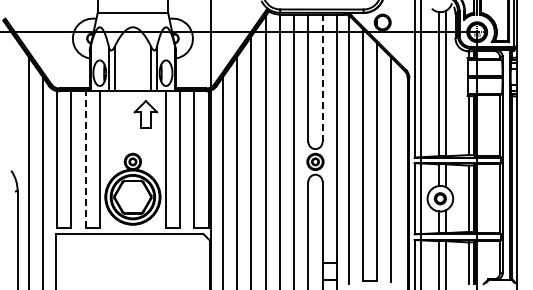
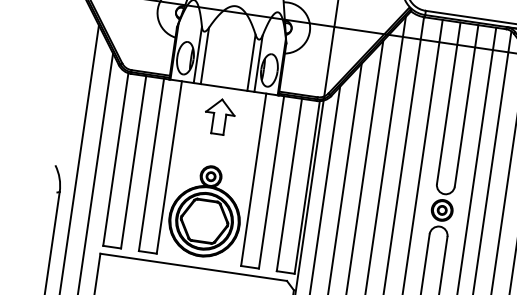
line: (322, 78) -> (466, 106), dashed -> solid
part: (145, 114) -> (219, 116), moved
line: (85, 159) -> (151, 164), dashed -> solid

